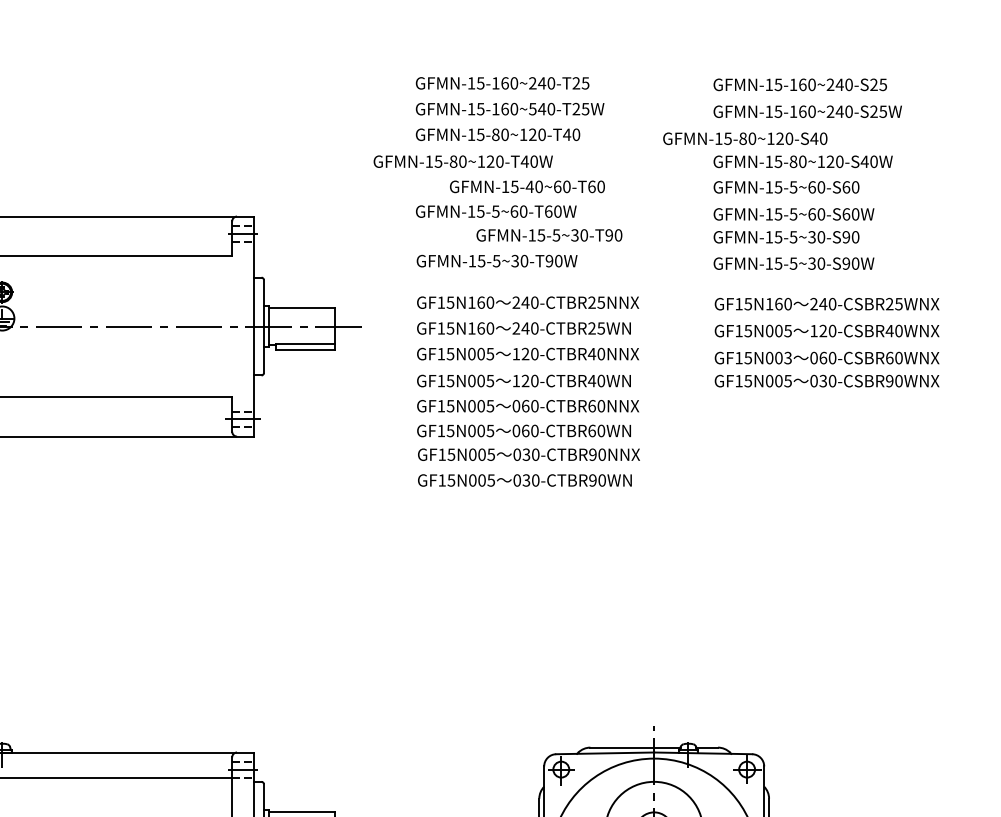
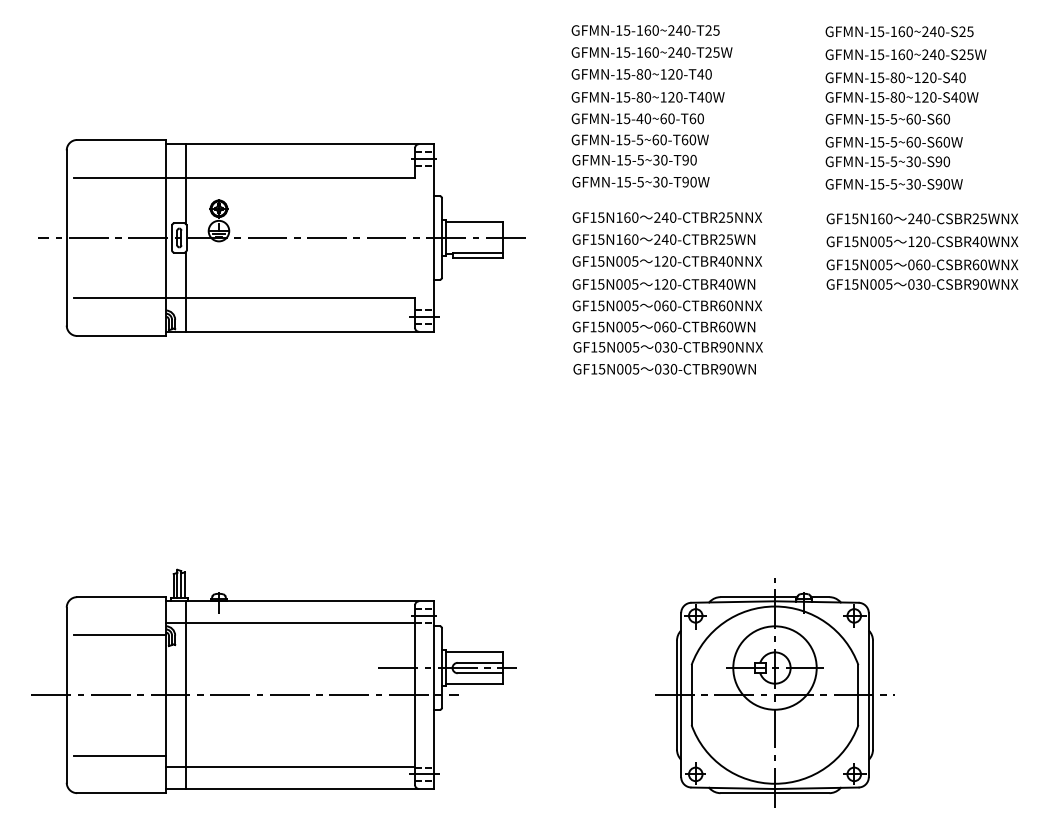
text: (532, 109) -> (671, 52), GFMN-15-160~540-T25W -> GFMN-15-160~240-T25W
text: (745, 138) -> (895, 77), moved
text: (462, 161) -> (647, 97), moved
text: (527, 186) -> (637, 118), moved
text: (549, 234) -> (634, 159), moved
text: (788, 357) -> (889, 264), GF15N003 -> GF15N005

